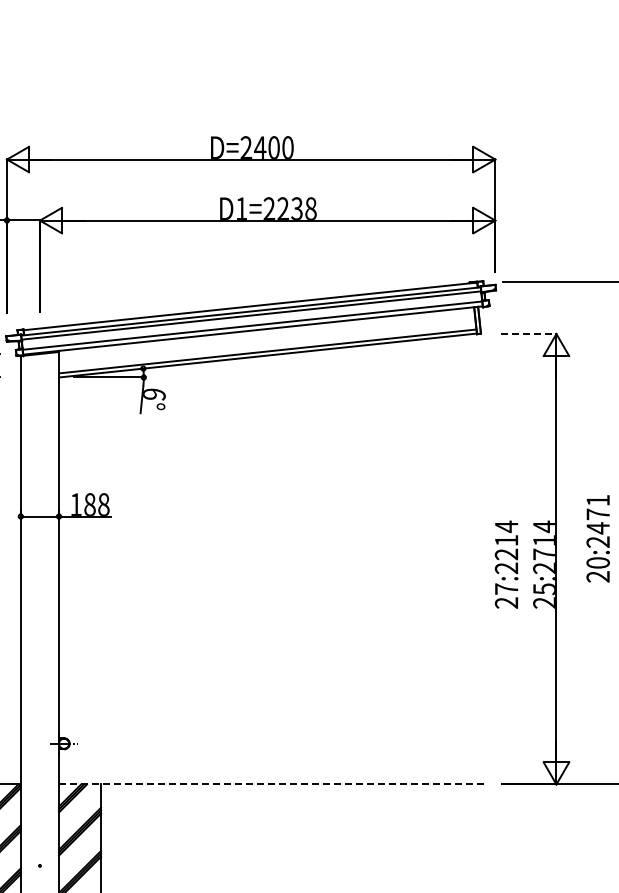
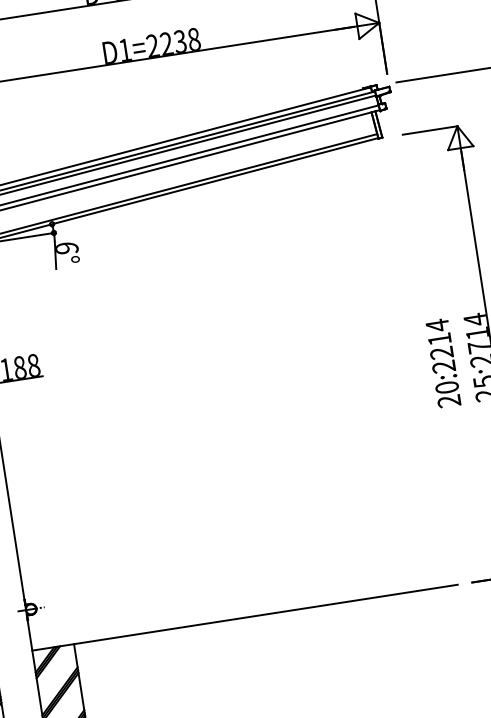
line: (529, 334) -> (430, 130), dashed -> solid
text: (506, 588) -> (446, 386), 27:2214 -> 20:2214
line: (273, 784) -> (245, 617), dashed -> solid

